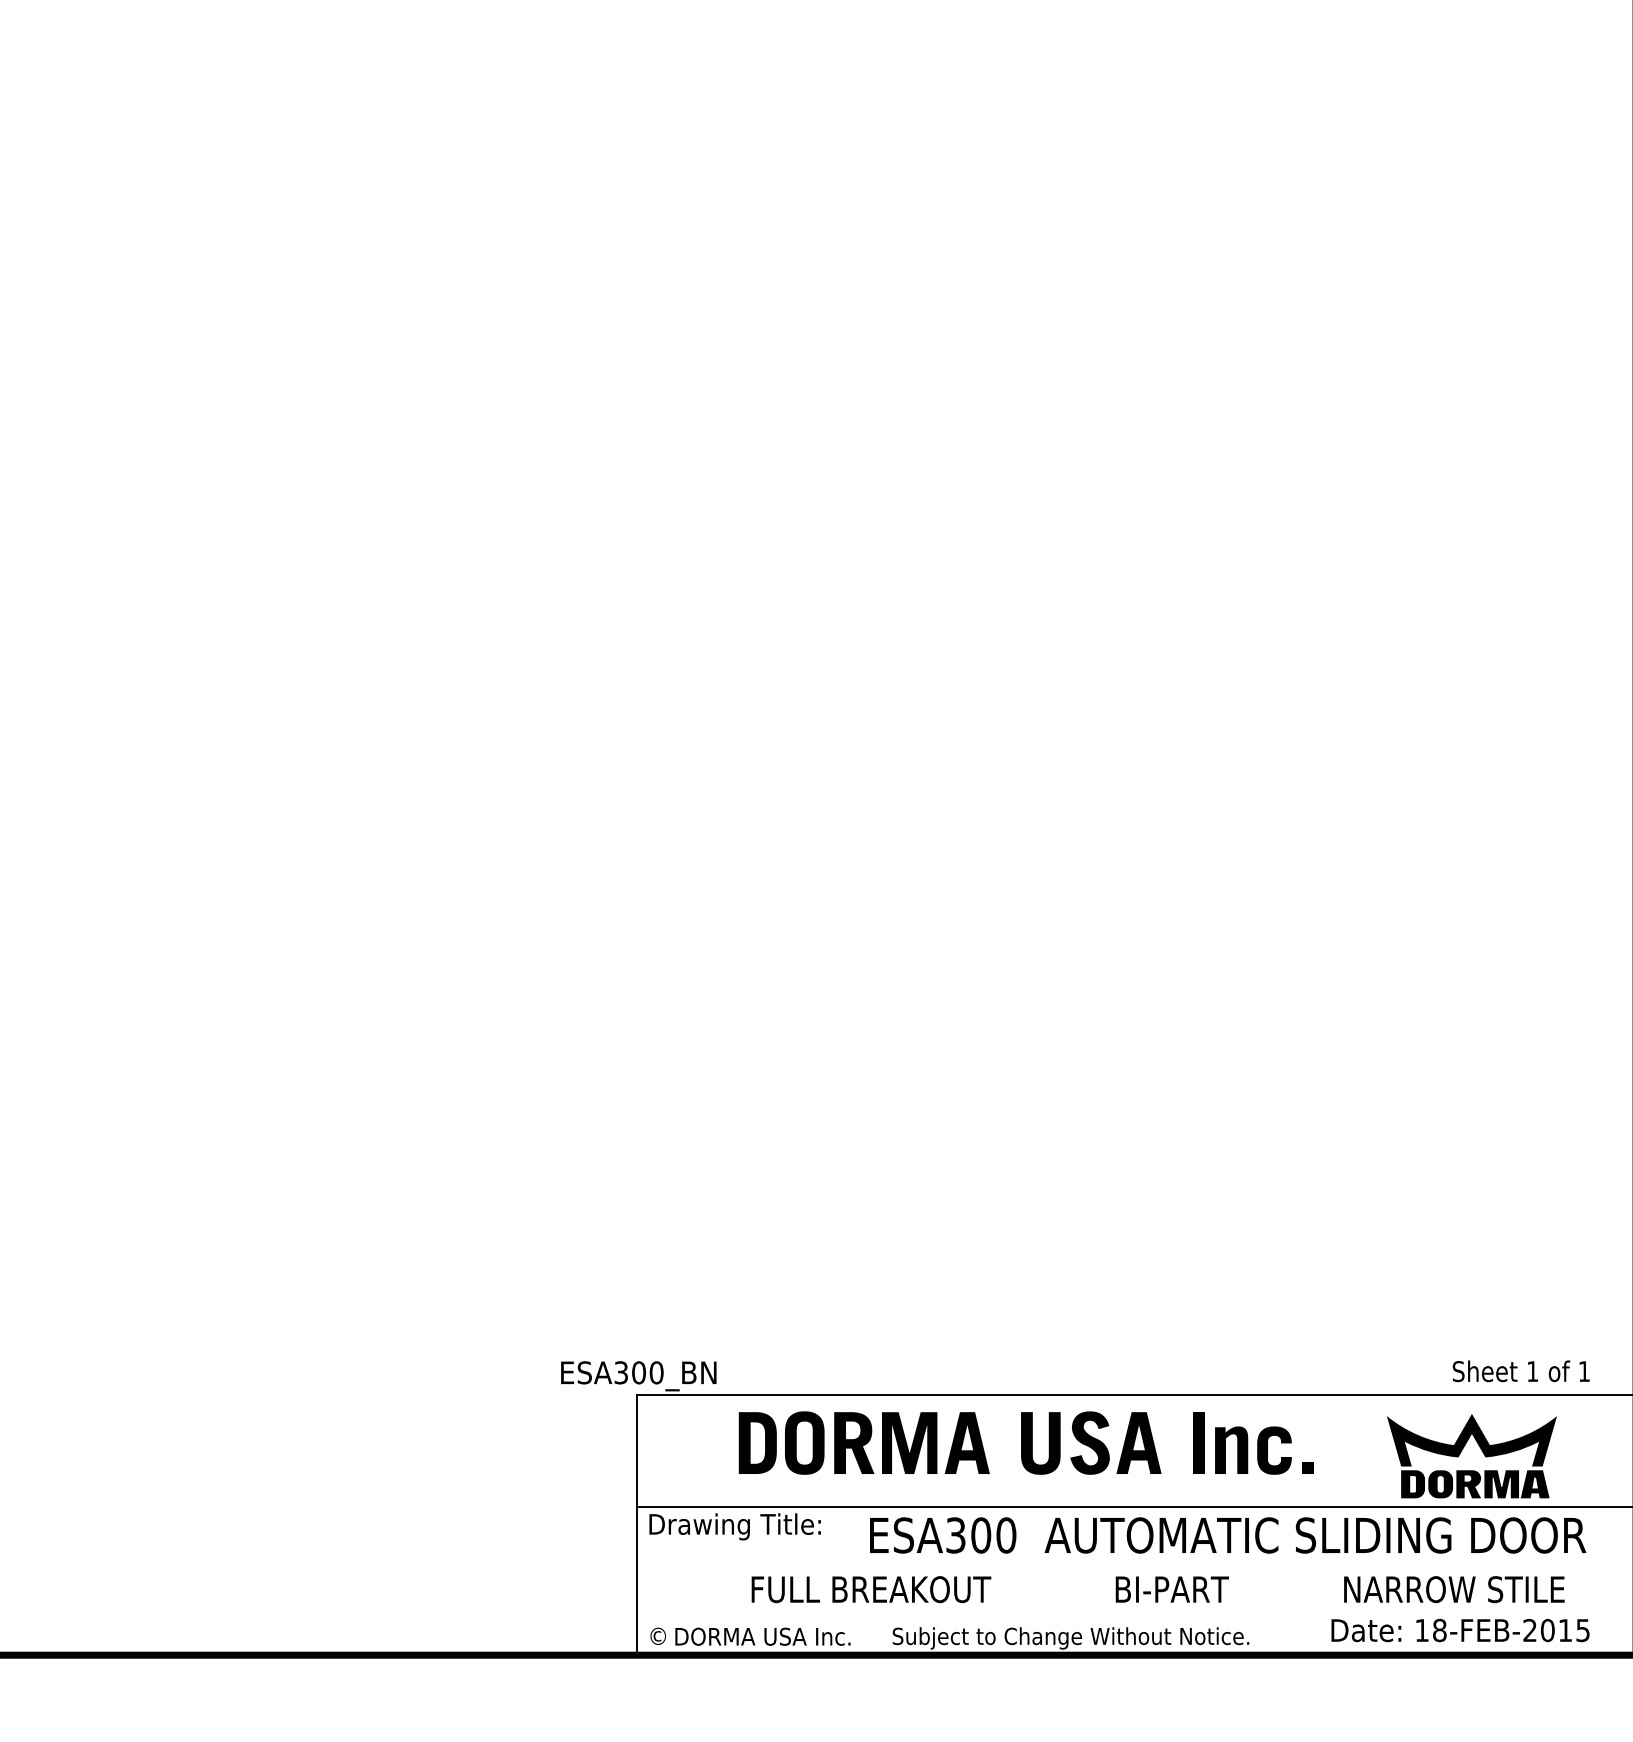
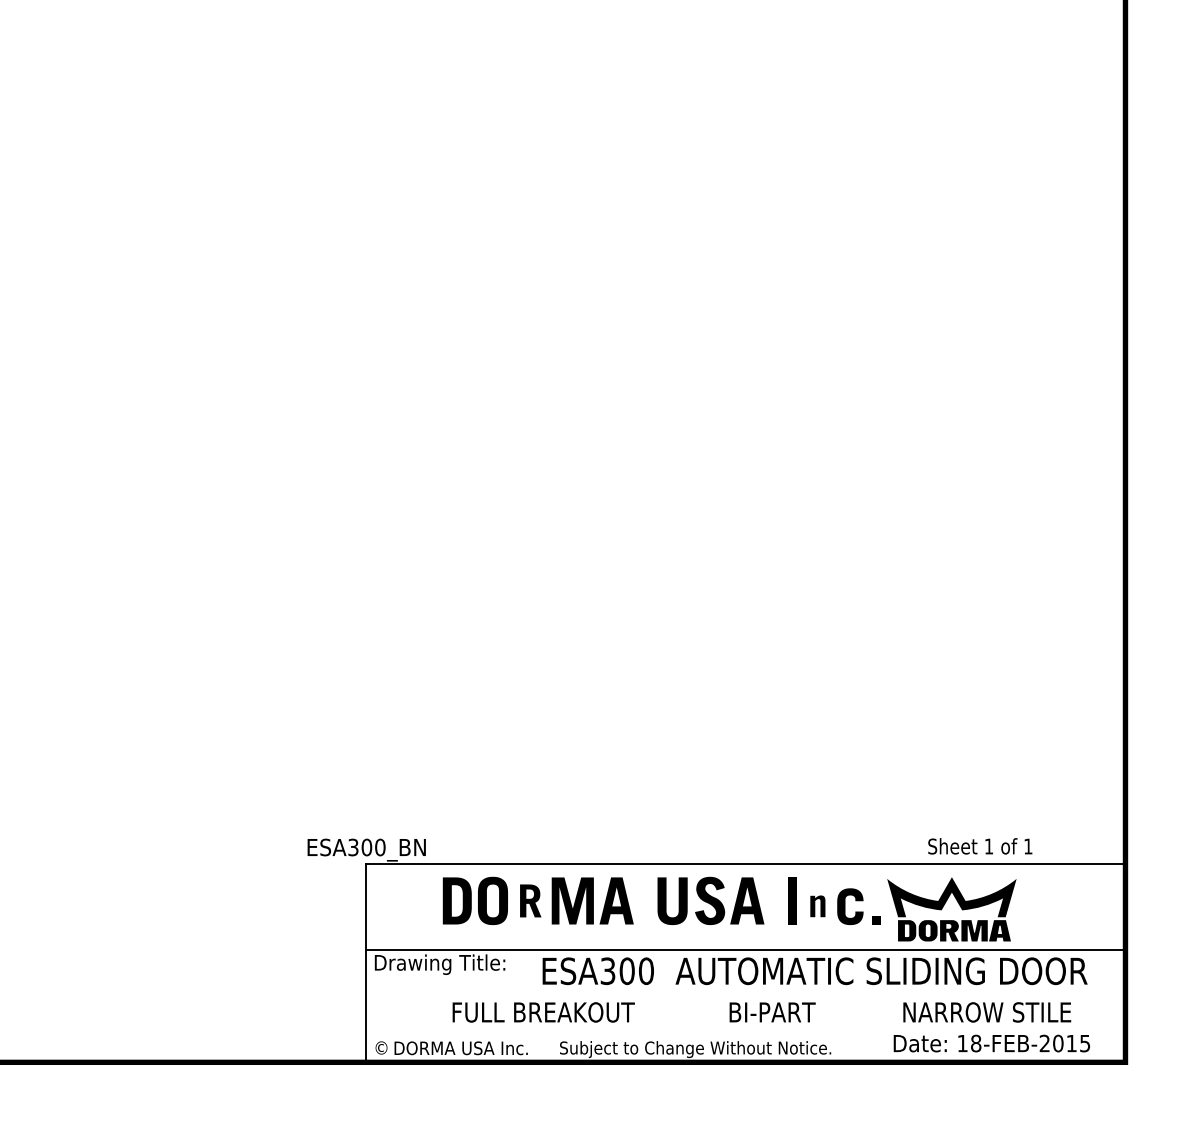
text: (1520, 1371) -> (979, 846), moved
part: (854, 1442) -> (530, 900), size x0.7
part: (1231, 1449) -> (817, 905), size x0.6
part: (1461, 1452) -> (943, 906), moved

